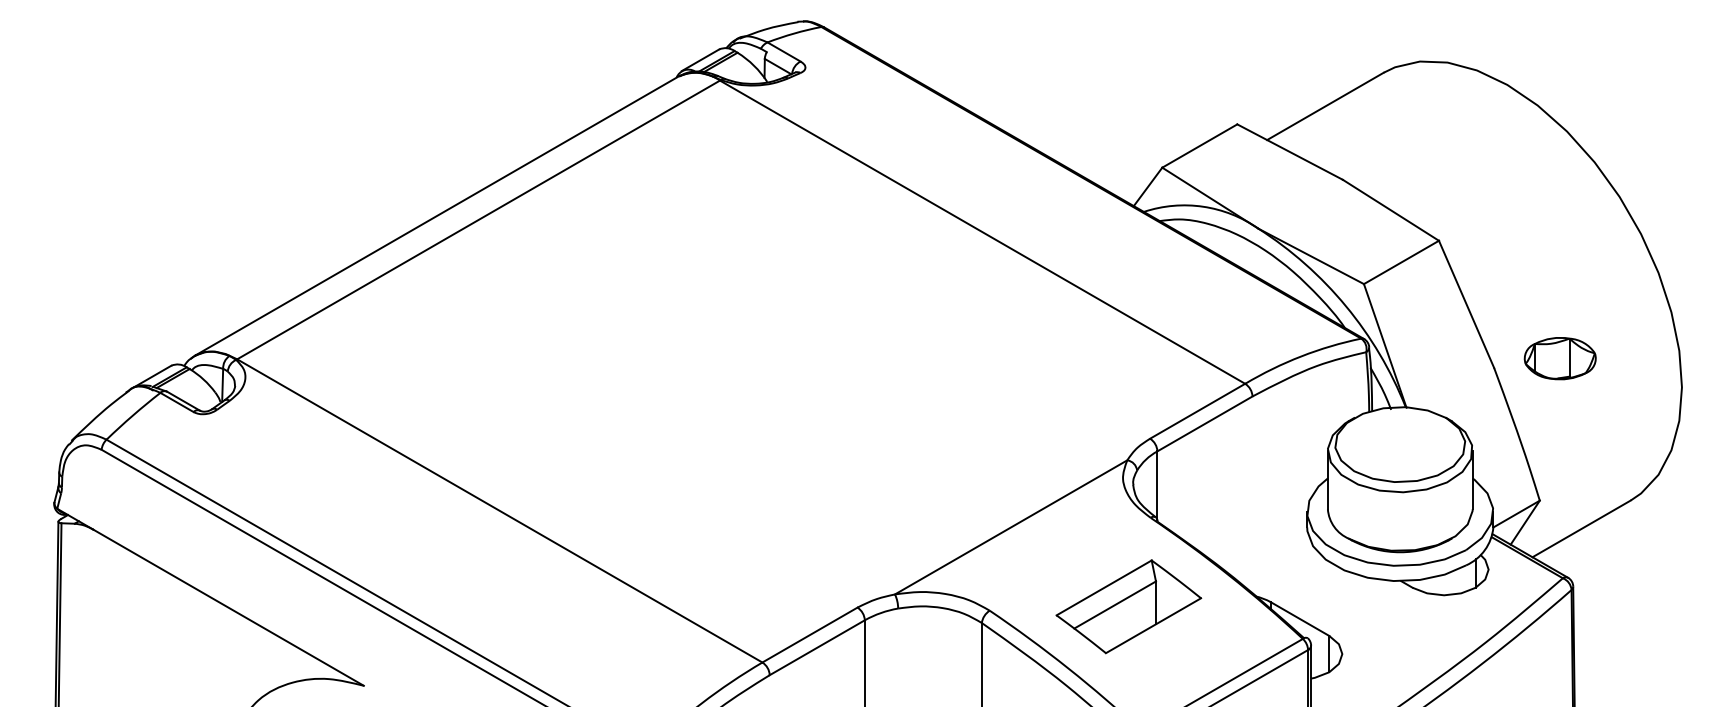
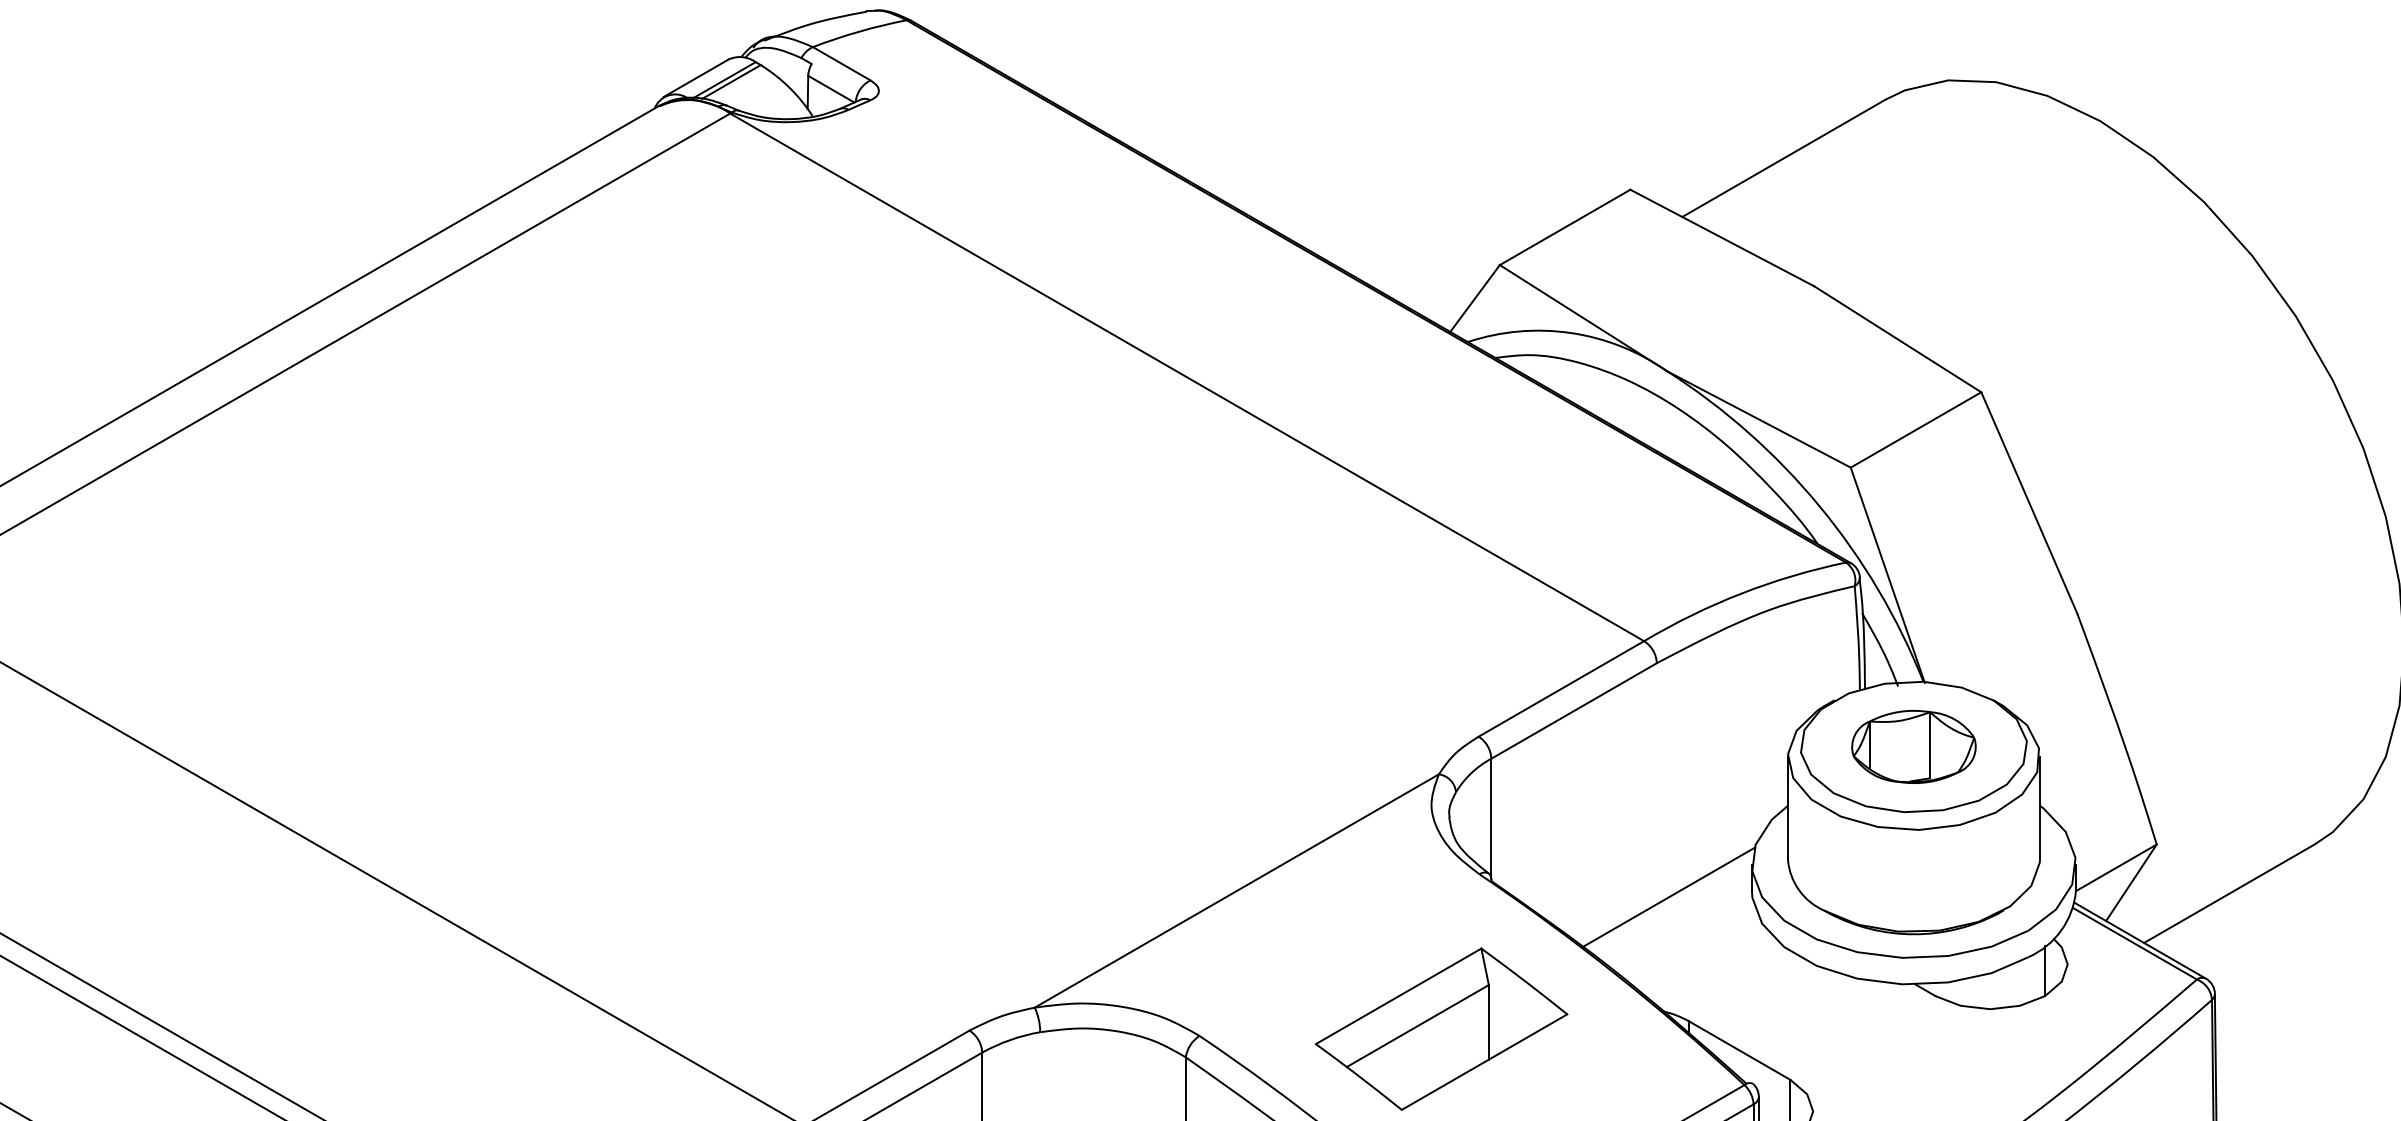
part: (1559, 358) -> (1912, 746), moved
line: (1258, 530) -> (1667, 896), added

